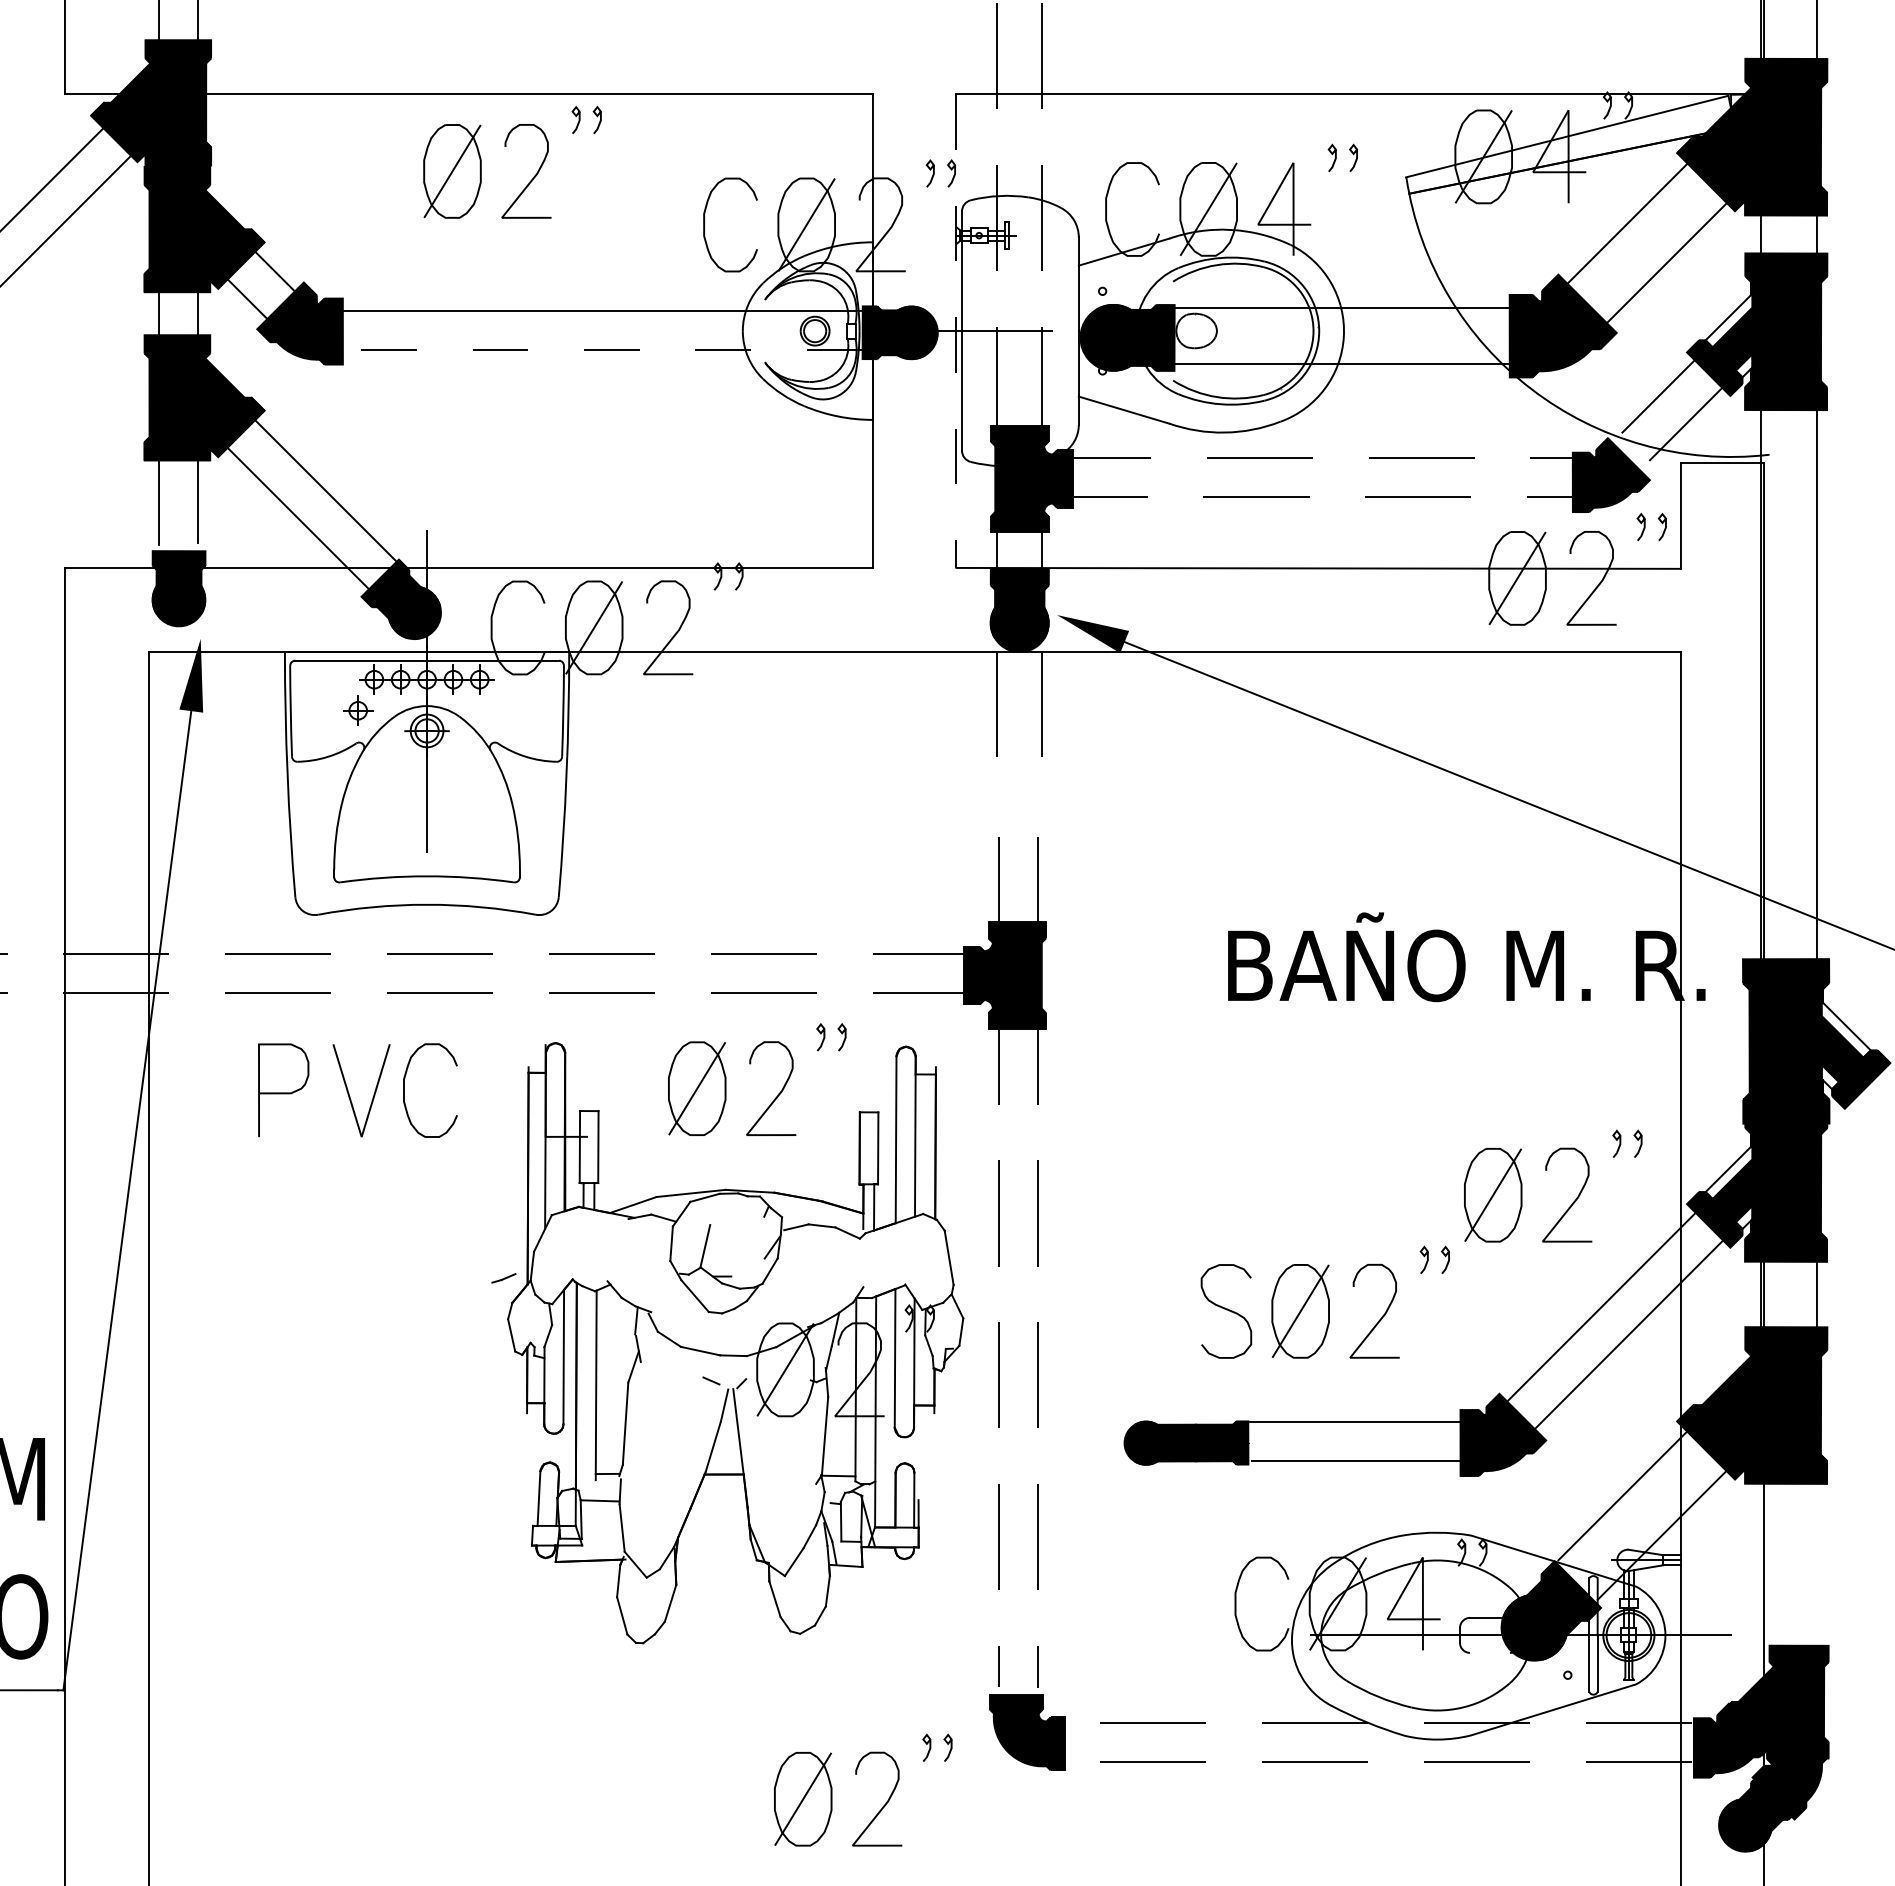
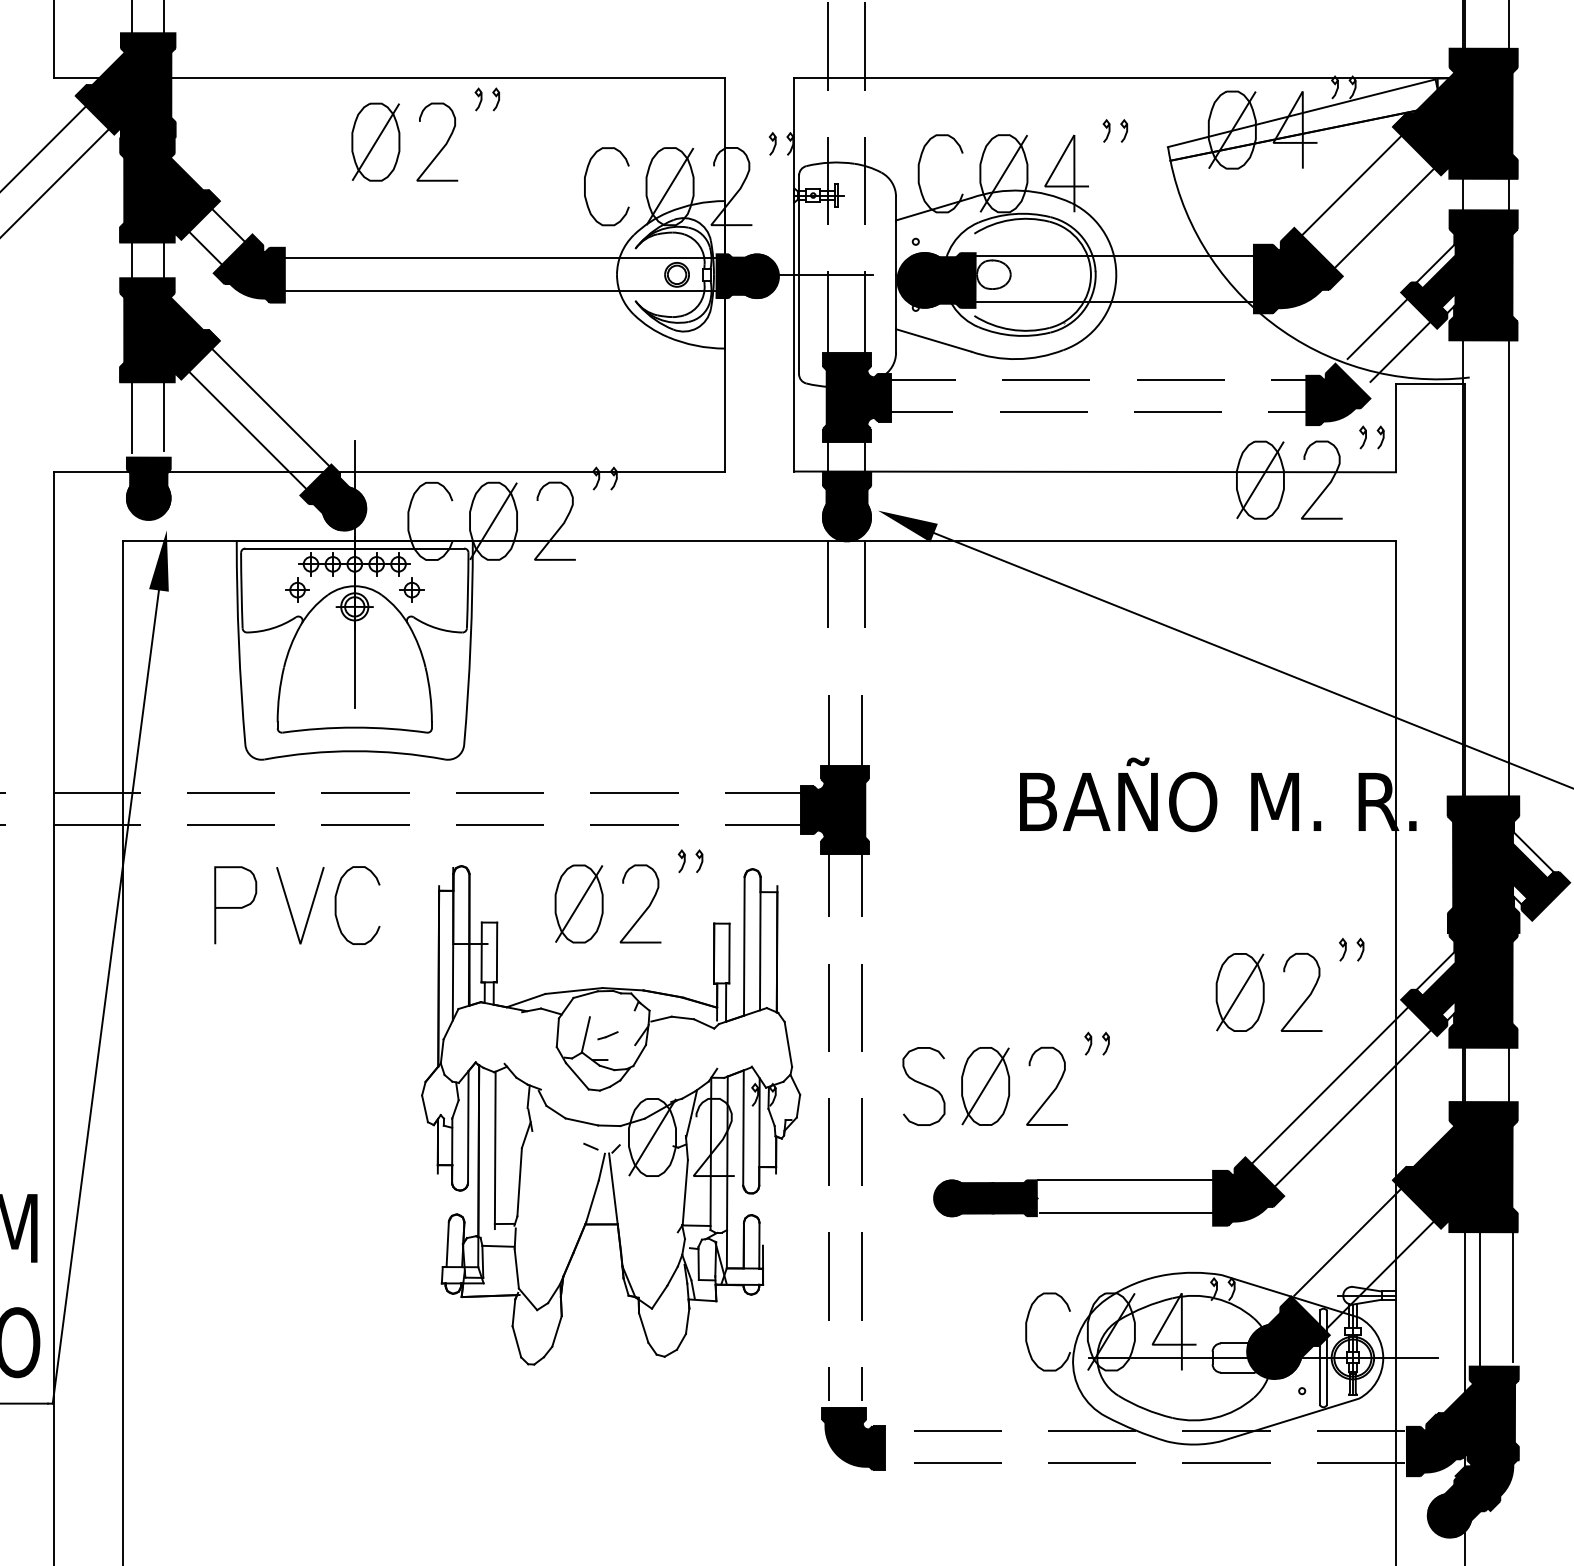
line: (956, 331) -> (794, 275), dashed -> solid
line: (579, 350) -> (481, 290), dashed -> solid
part: (495, 710) -> (411, 589), added
part: (503, 1278) -> (607, 1035), moved
part: (1324, 1301) -> (1005, 1078), moved
line: (1821, 1562) -> (1512, 1297), added
line: (1782, 1565) -> (1480, 1299), added
line: (1489, 1652) -> (1237, 1372), added
part: (857, 1774) -> (712, 1473), removed

